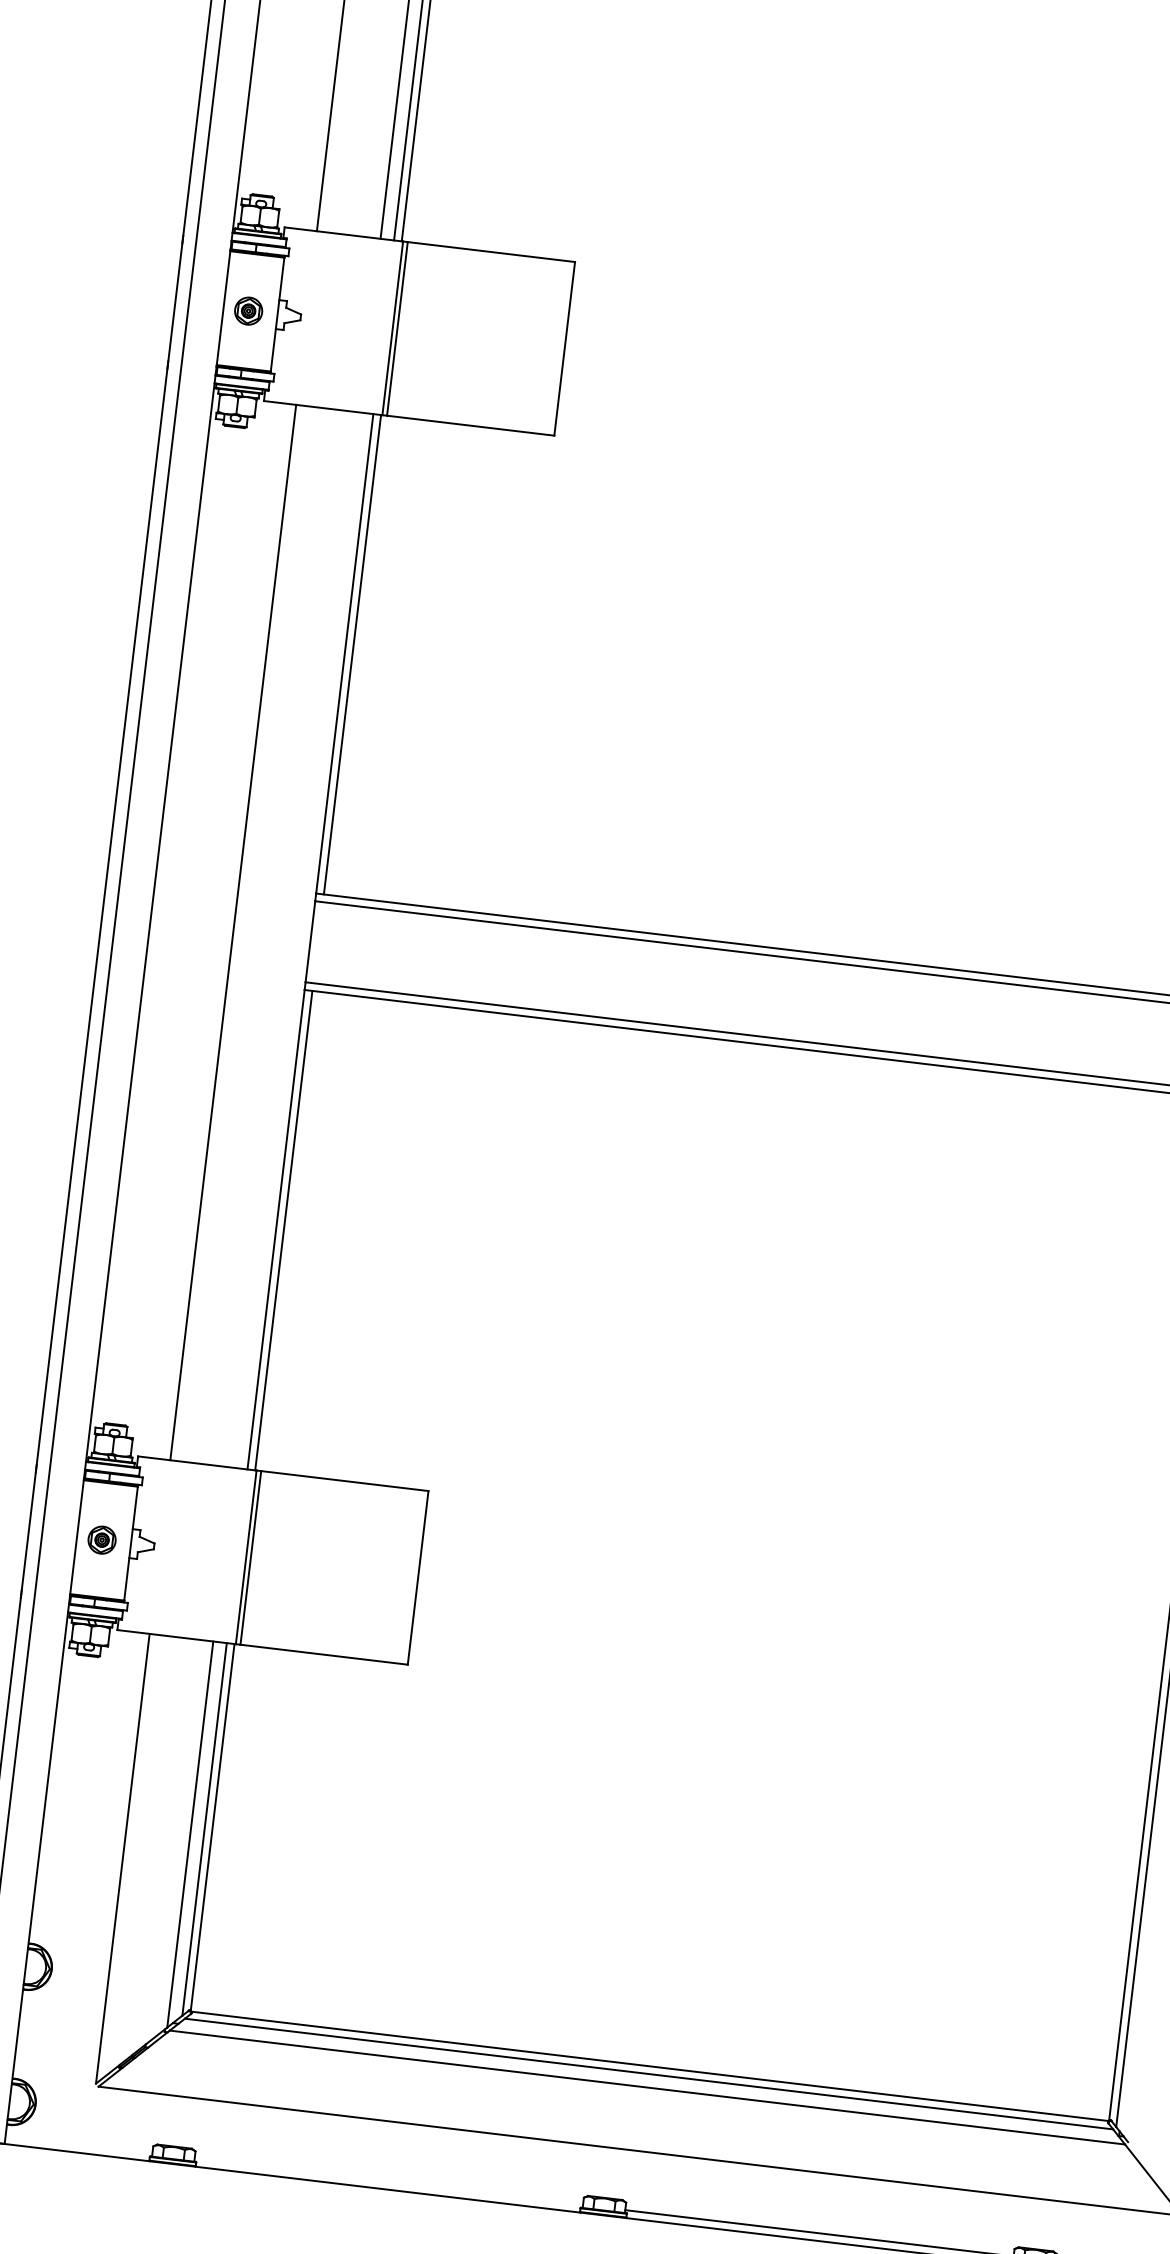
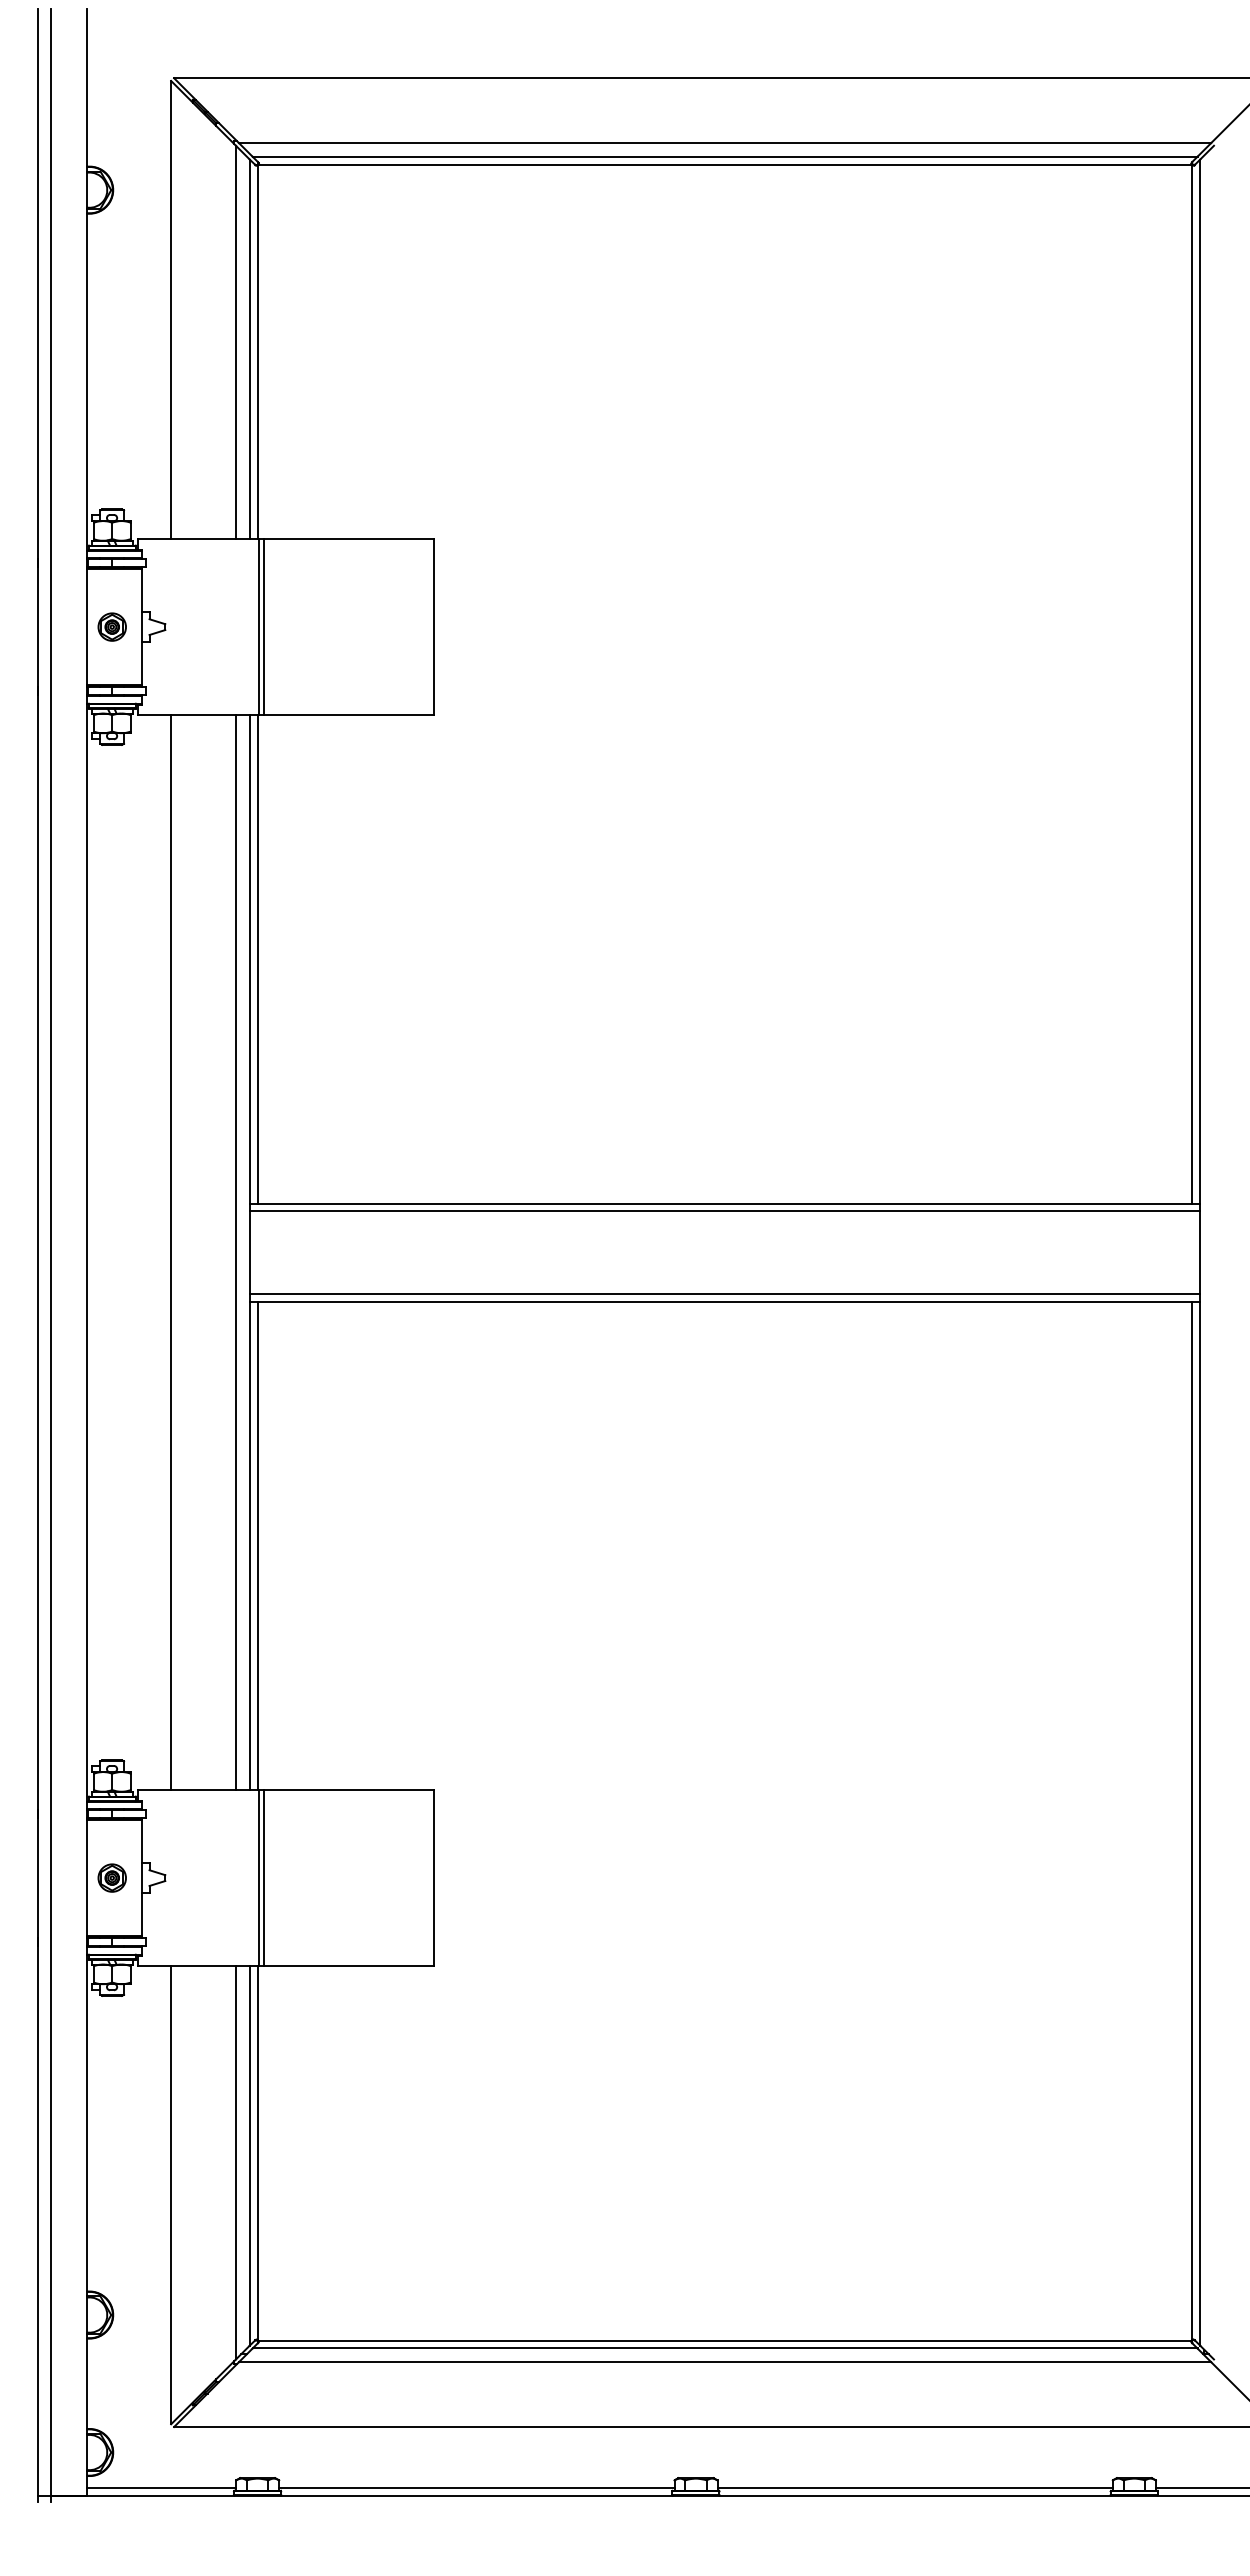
line: (296, 939) -> (235, 1252), added
line: (79, 2144) -> (161, 2487), added
line: (388, 2181) -> (476, 2487), added

